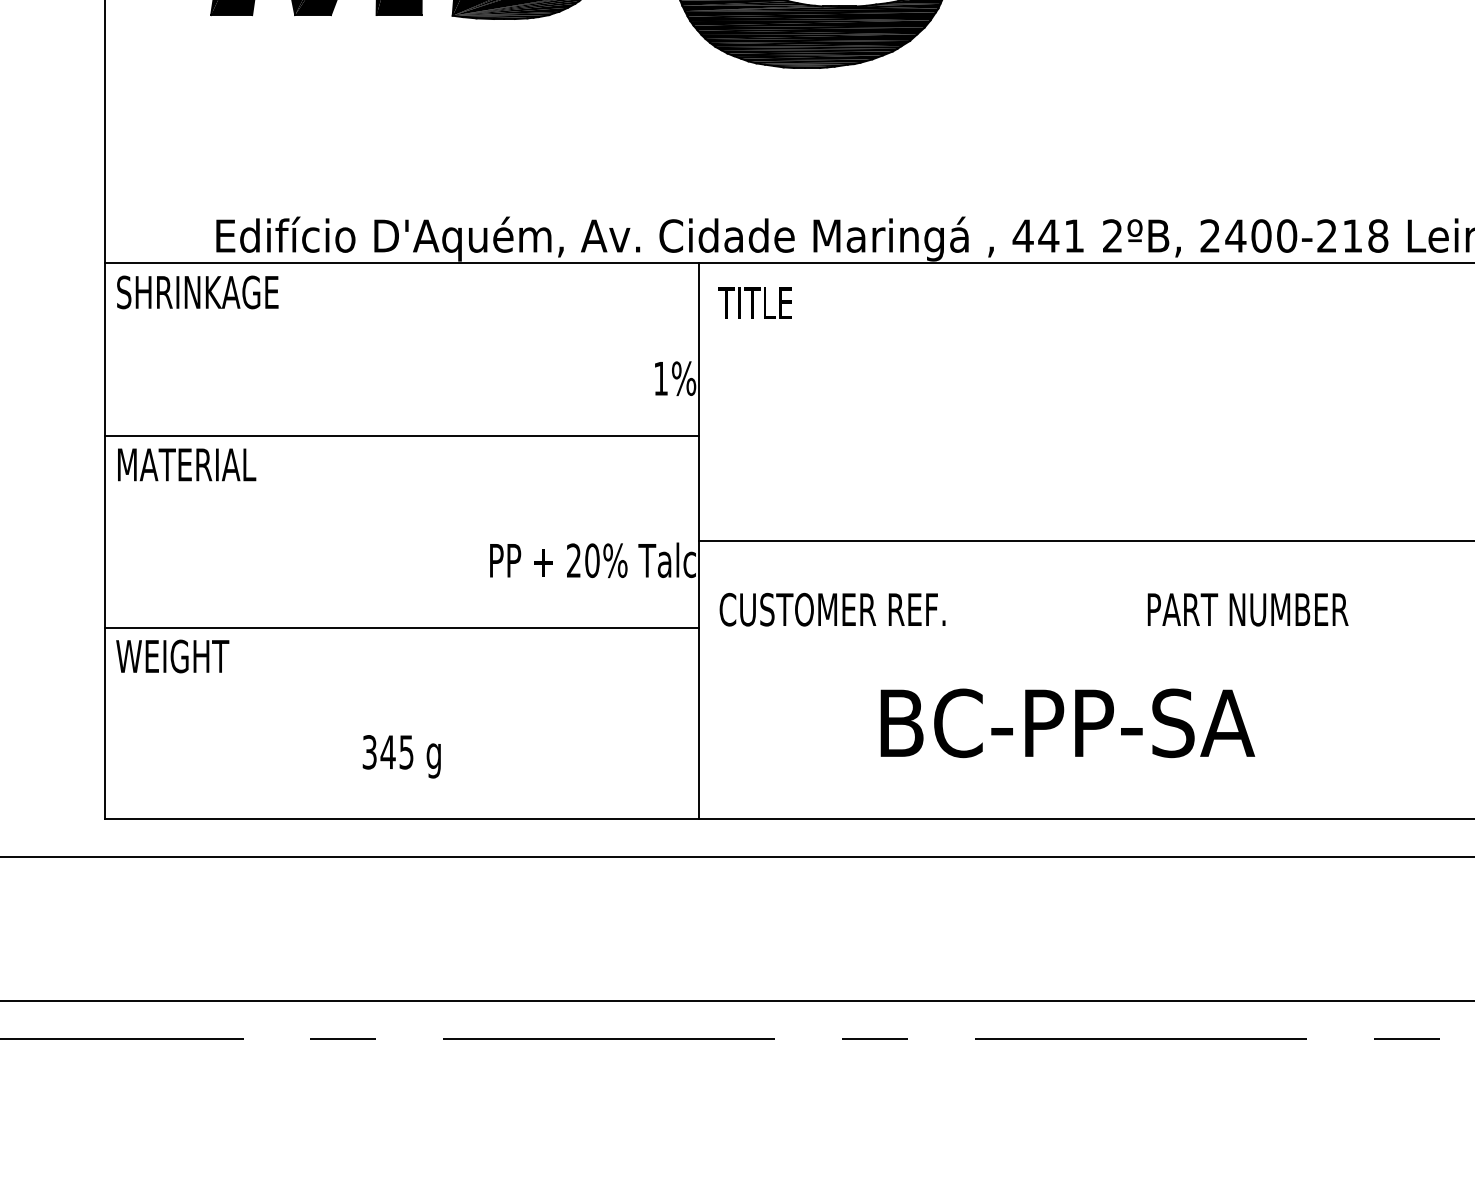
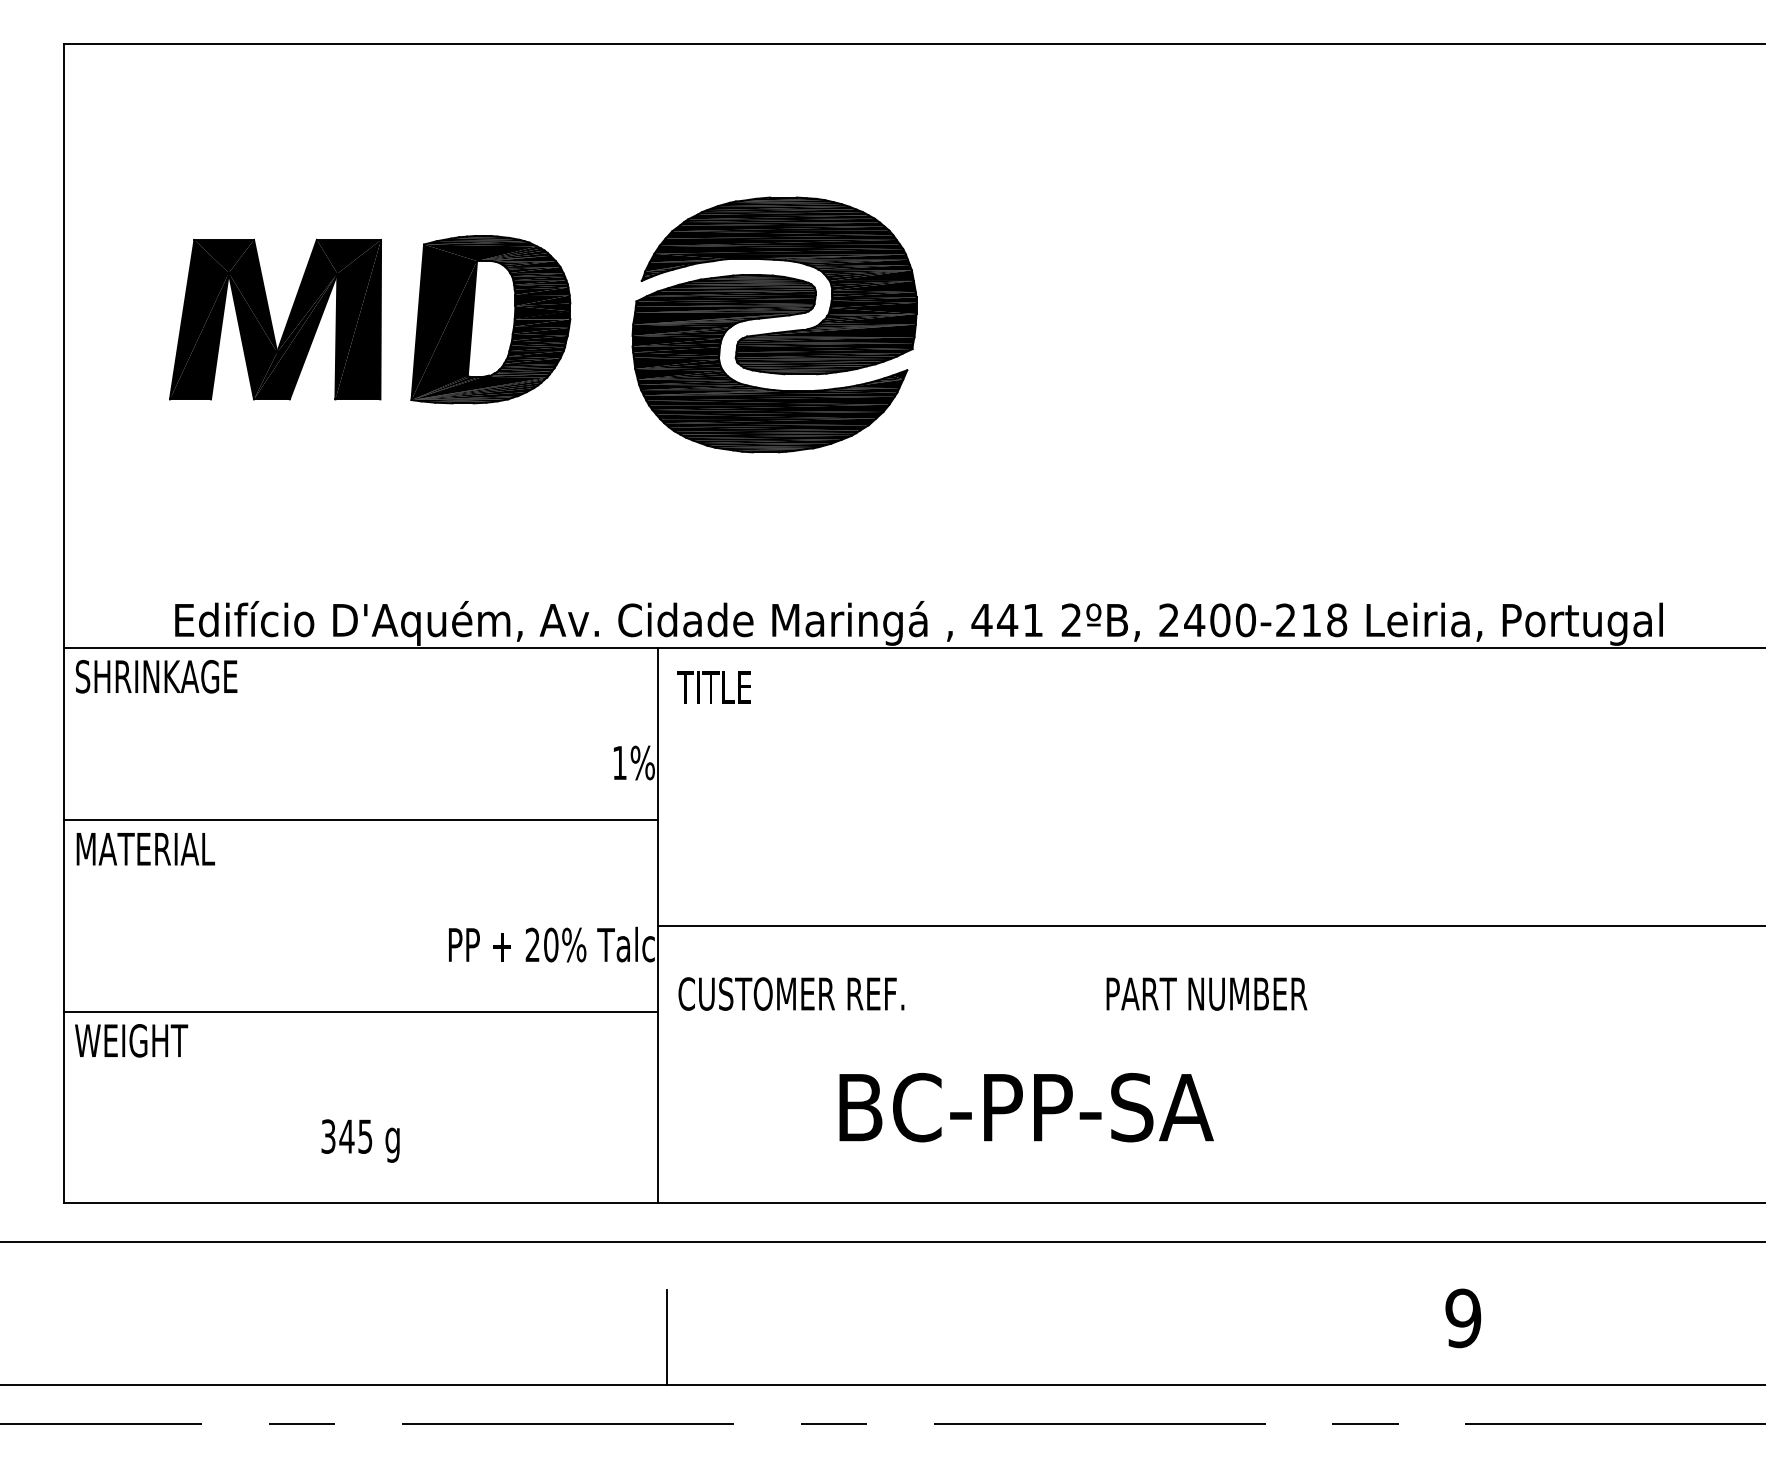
line: (708, 953) -> (667, 1337), added

